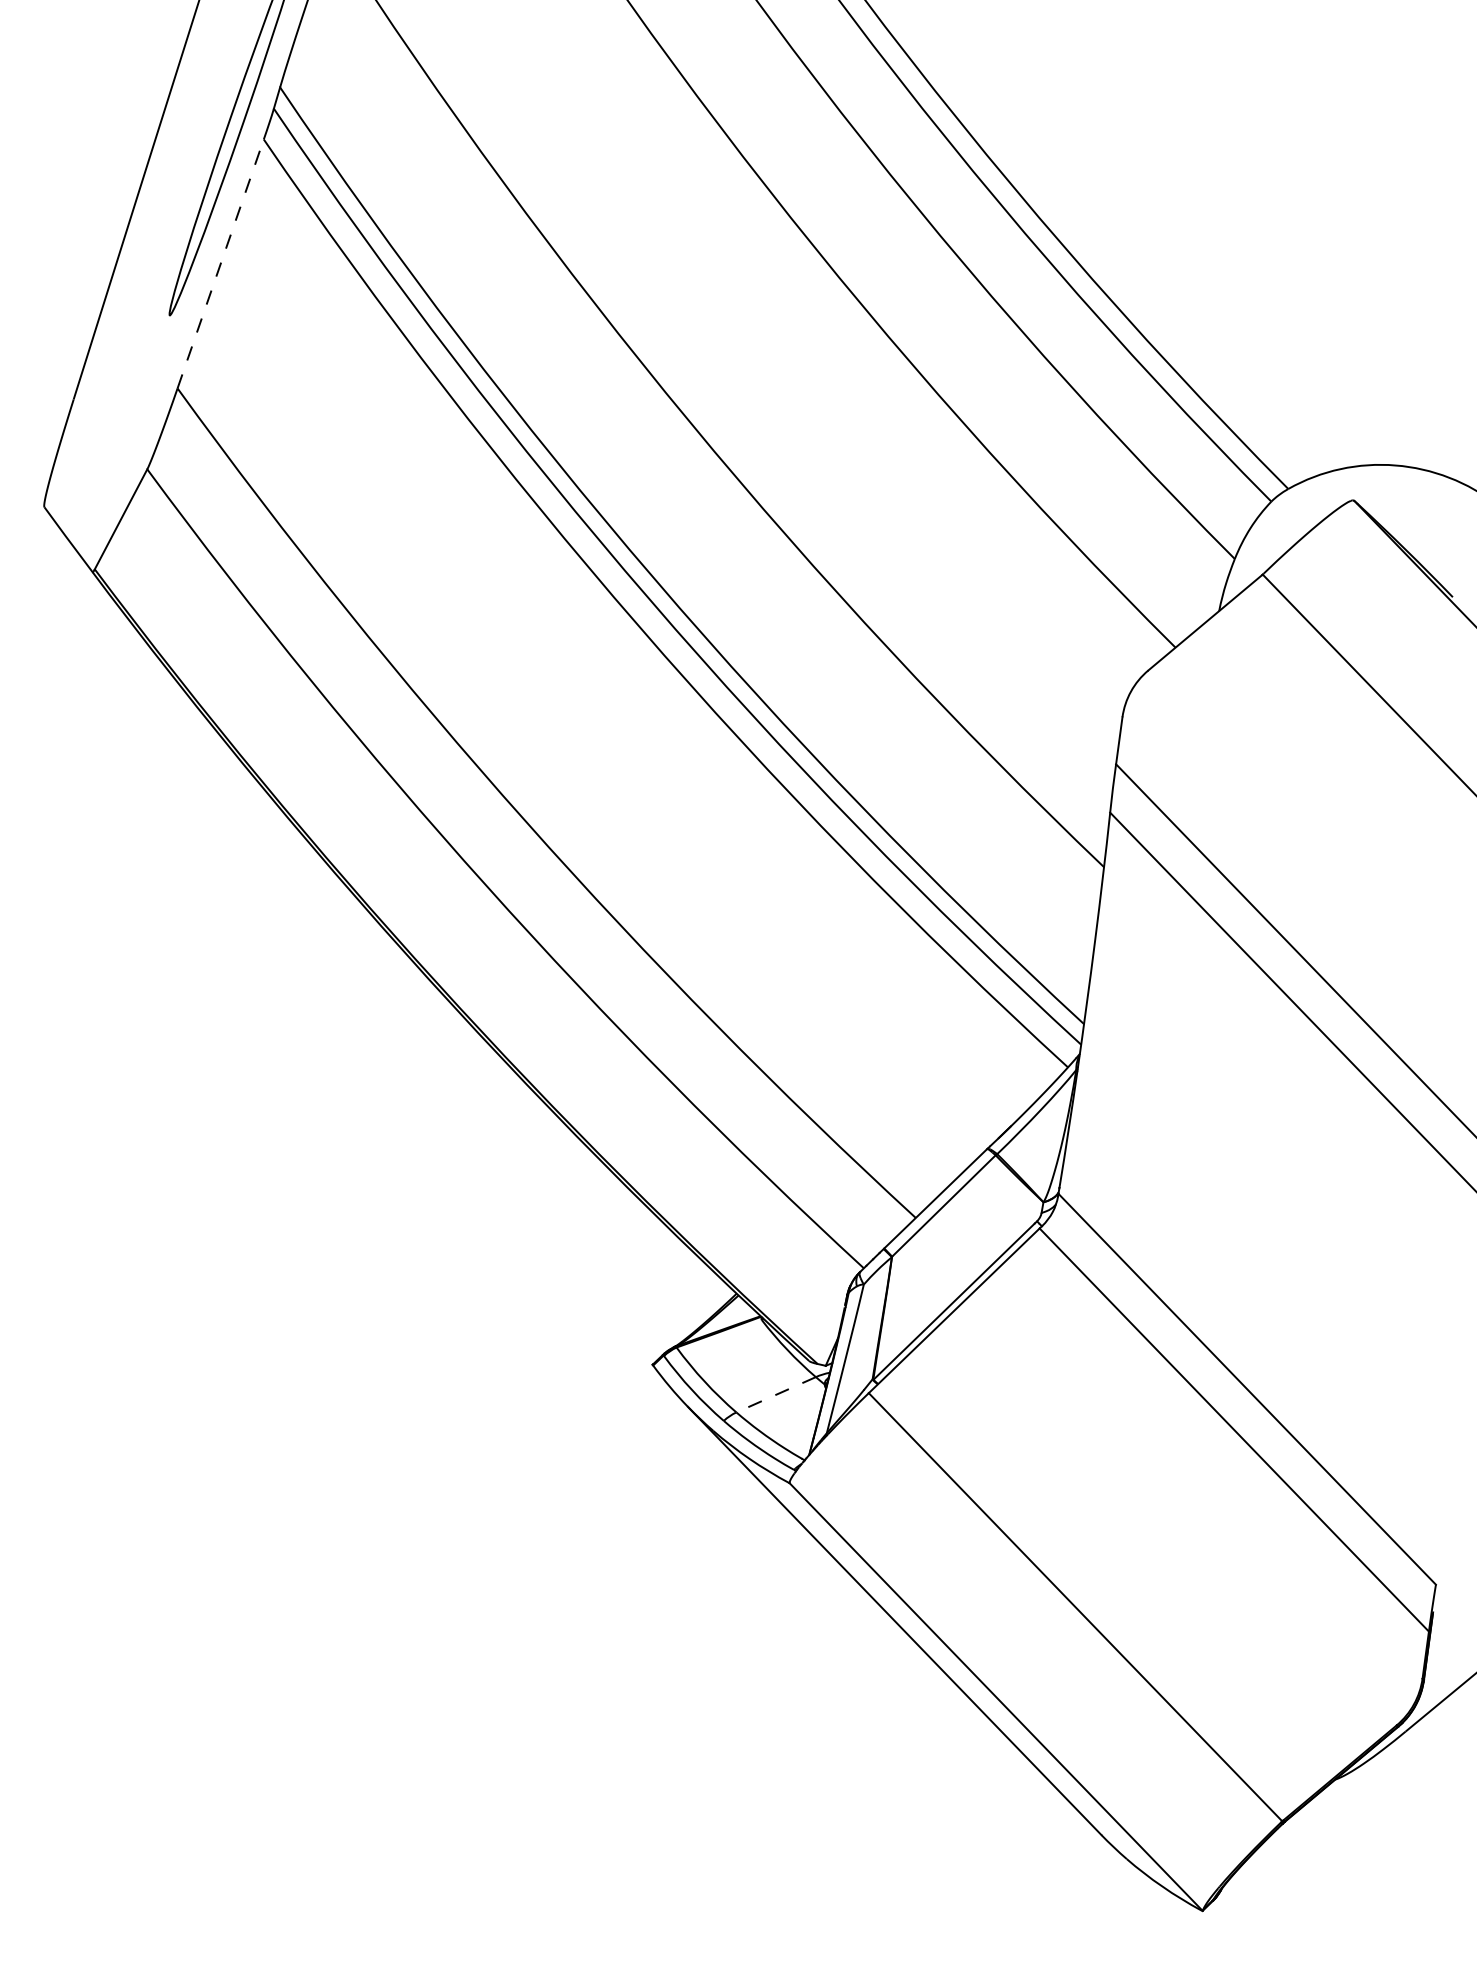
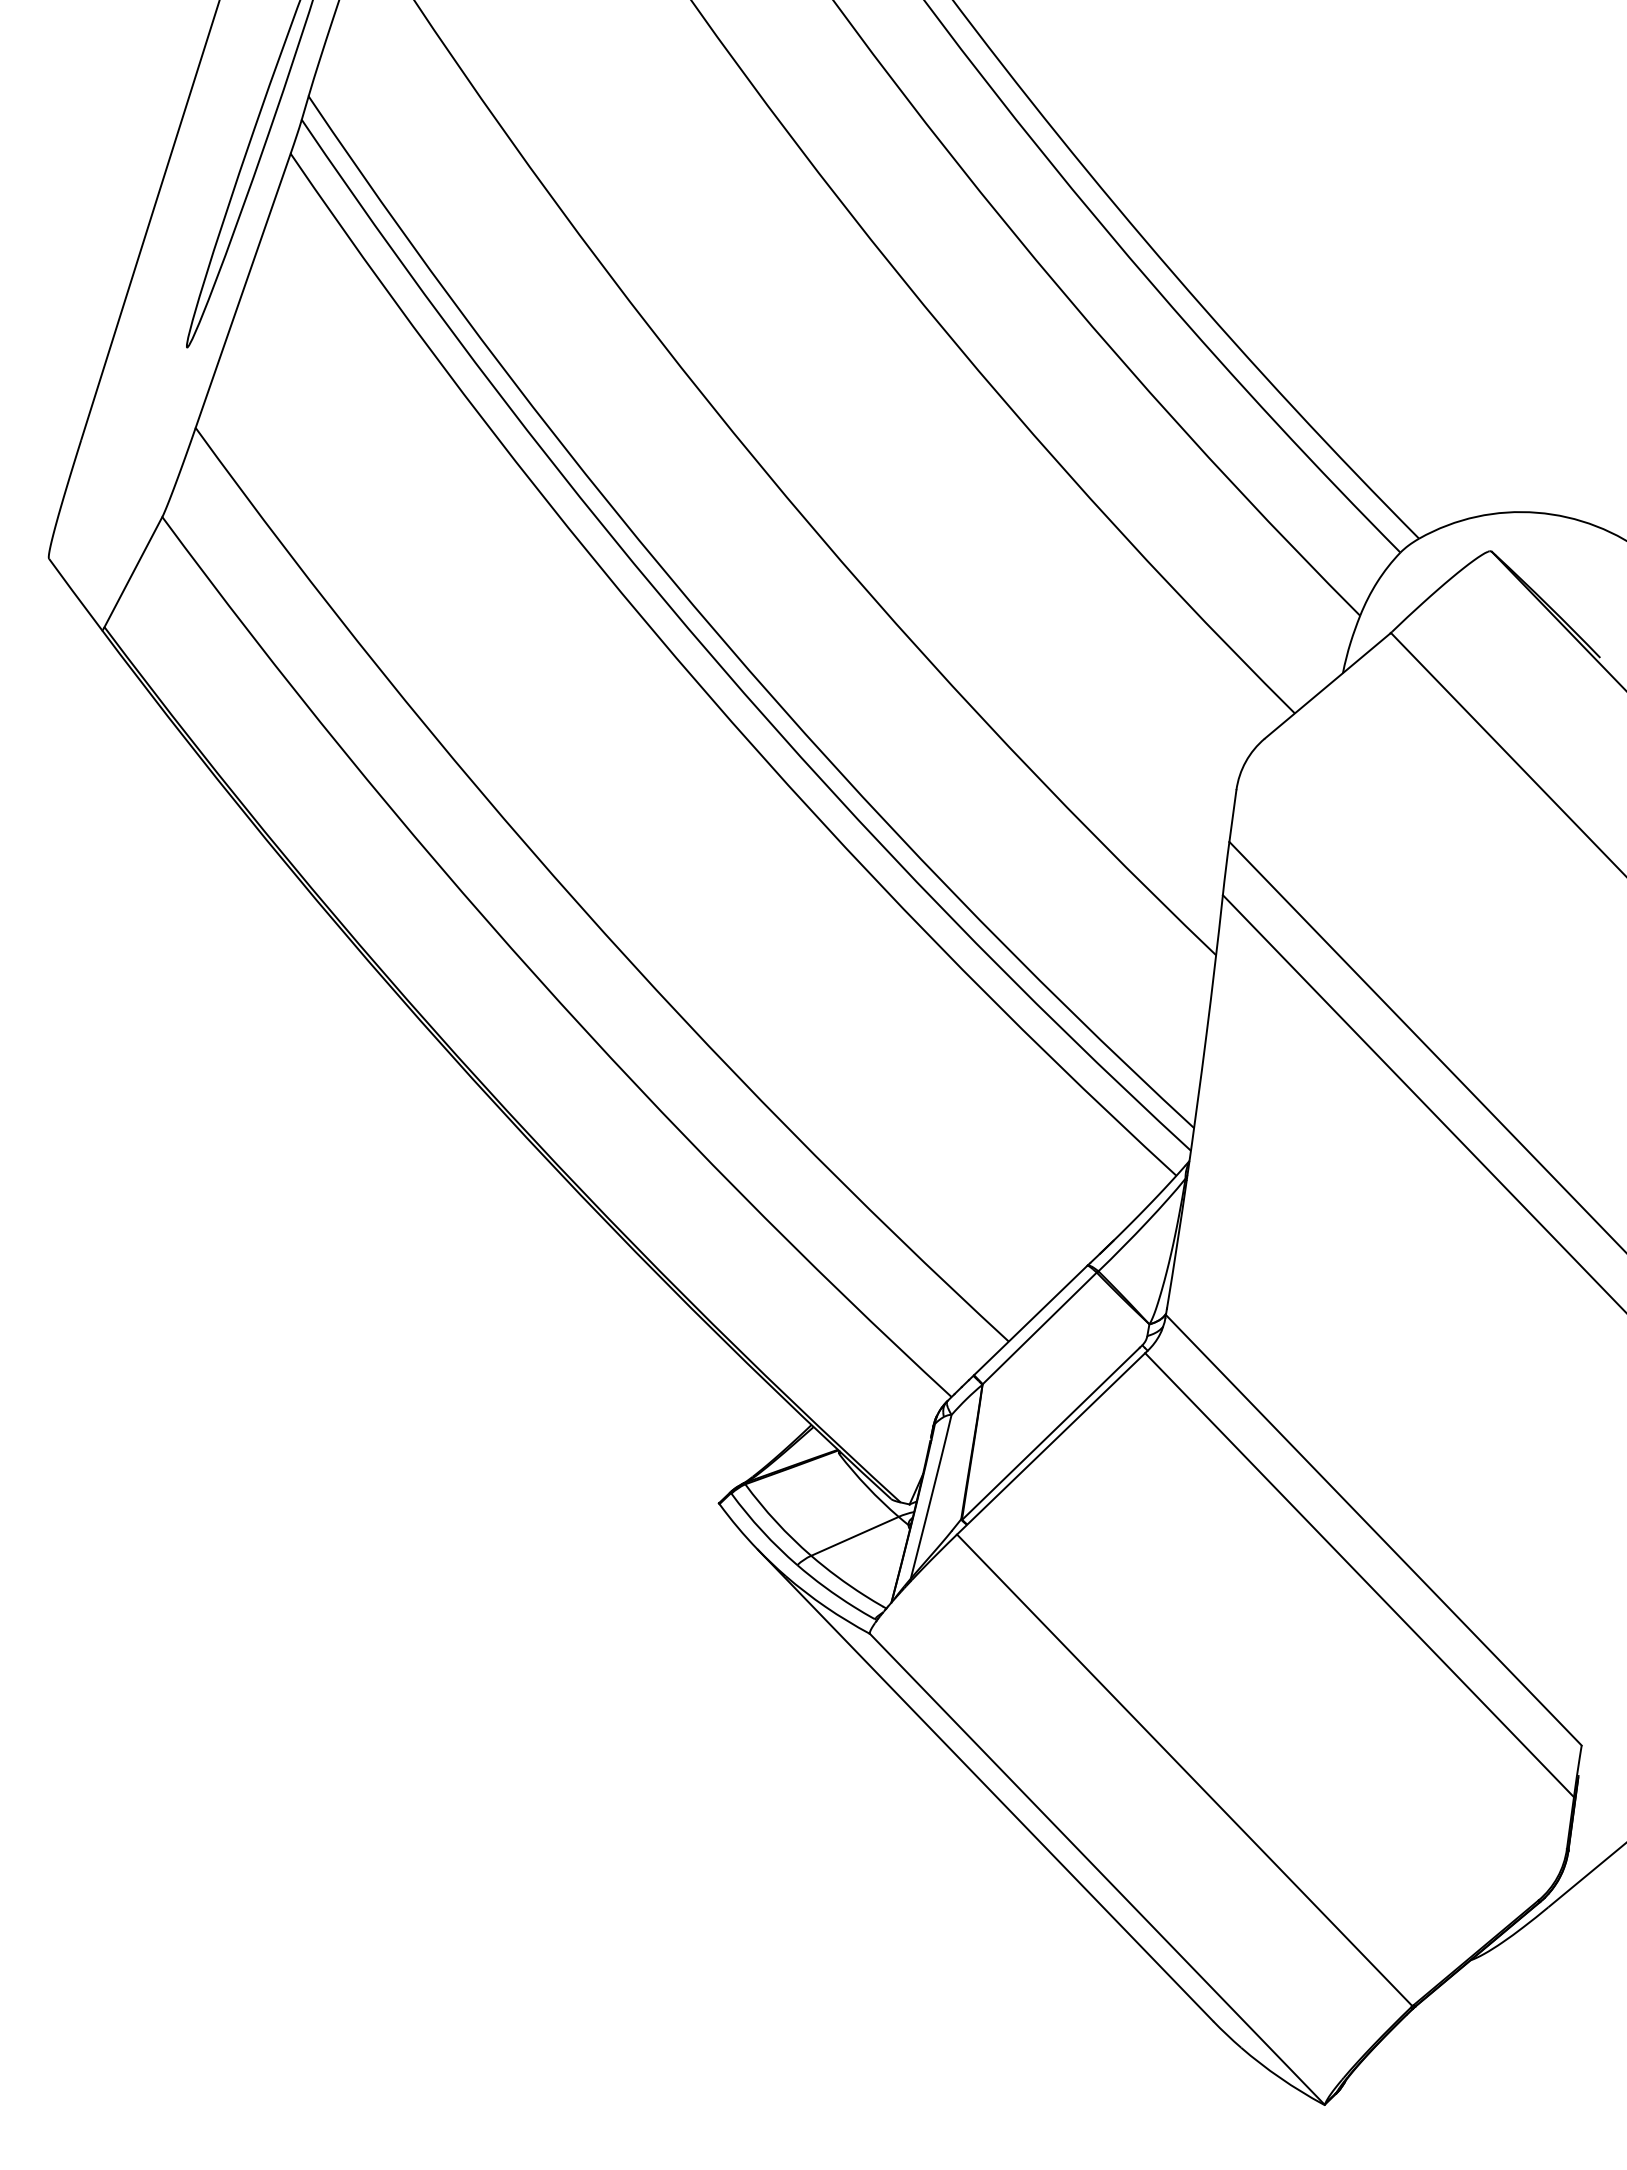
line: (220, 263) -> (243, 290), dashed -> solid
line: (776, 1394) -> (855, 1536), dashed -> solid

